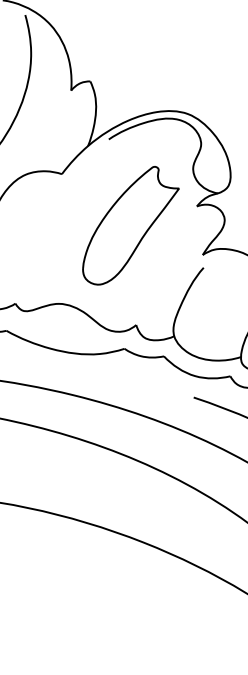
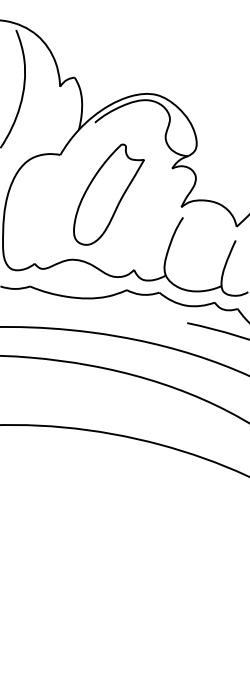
part: (130, 225) -> (108, 194), moved

